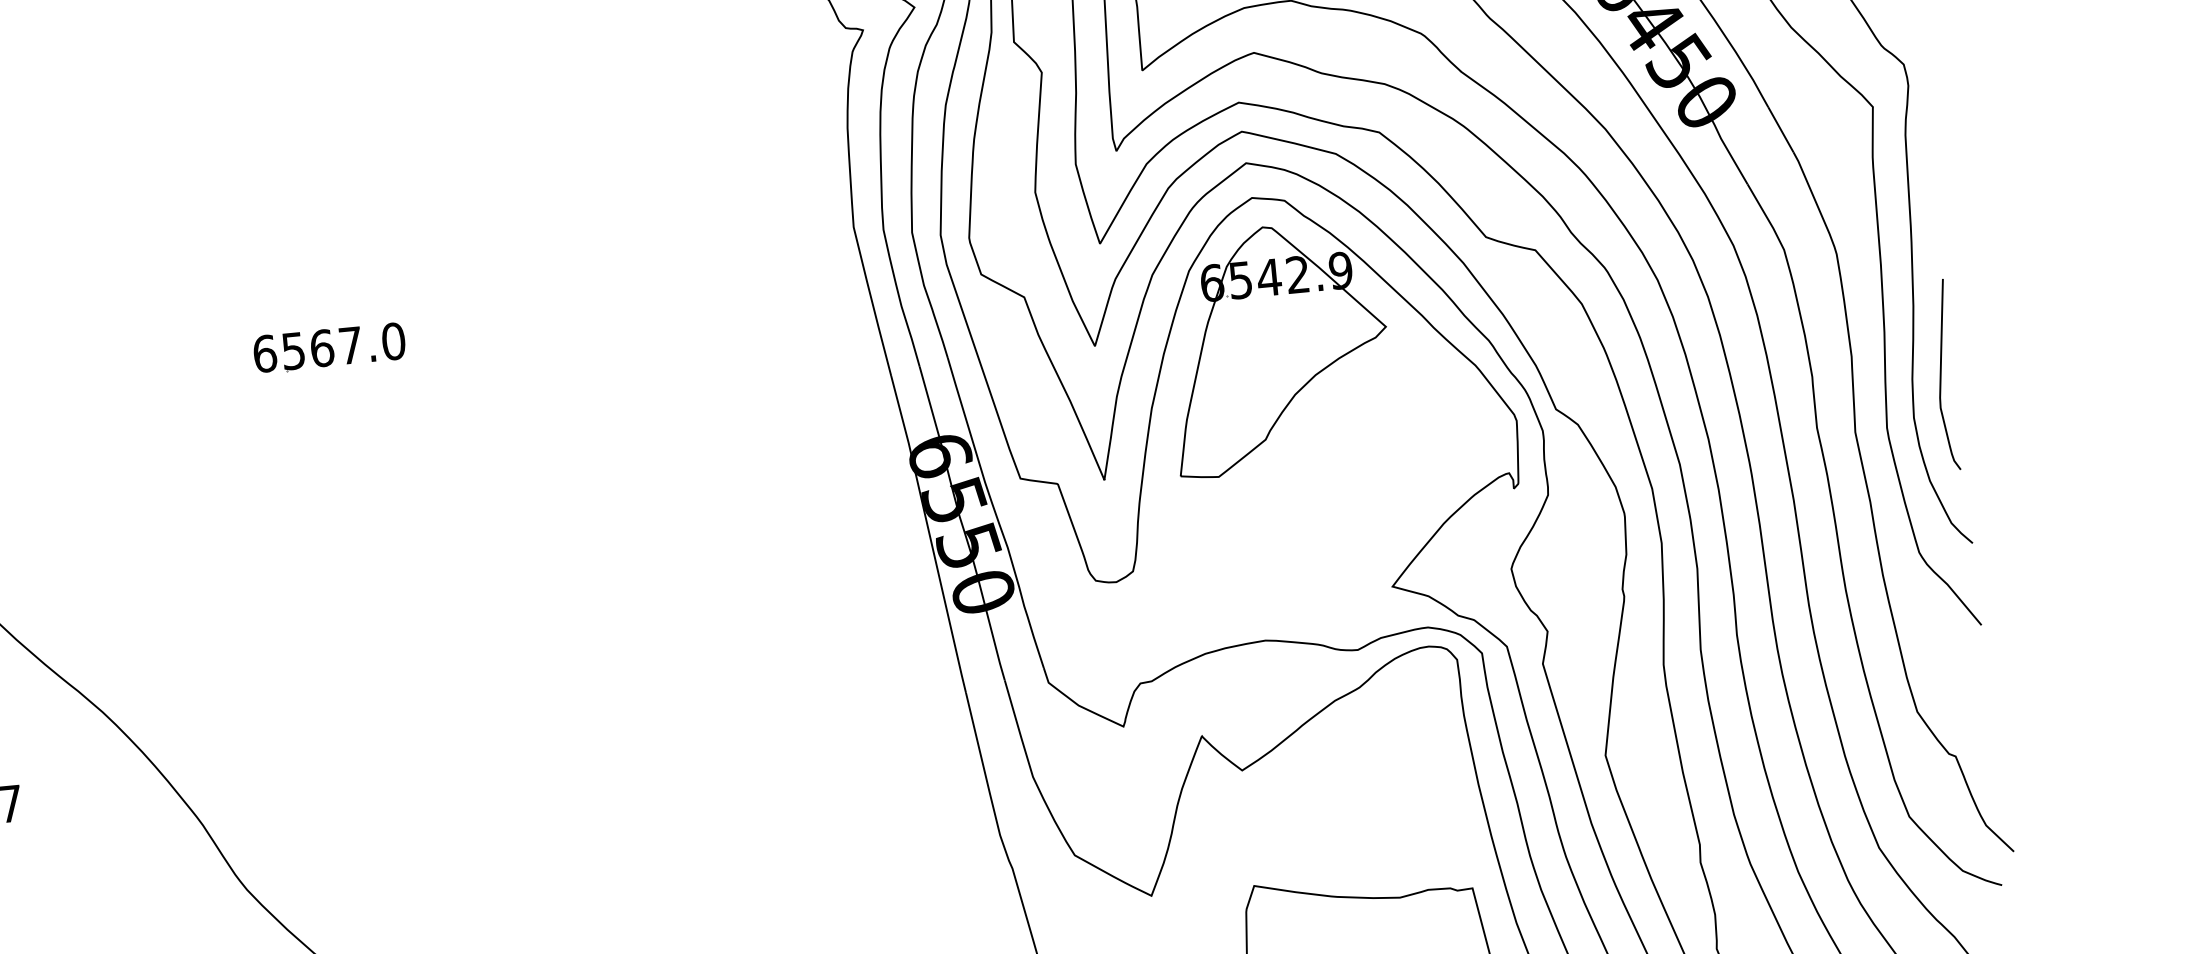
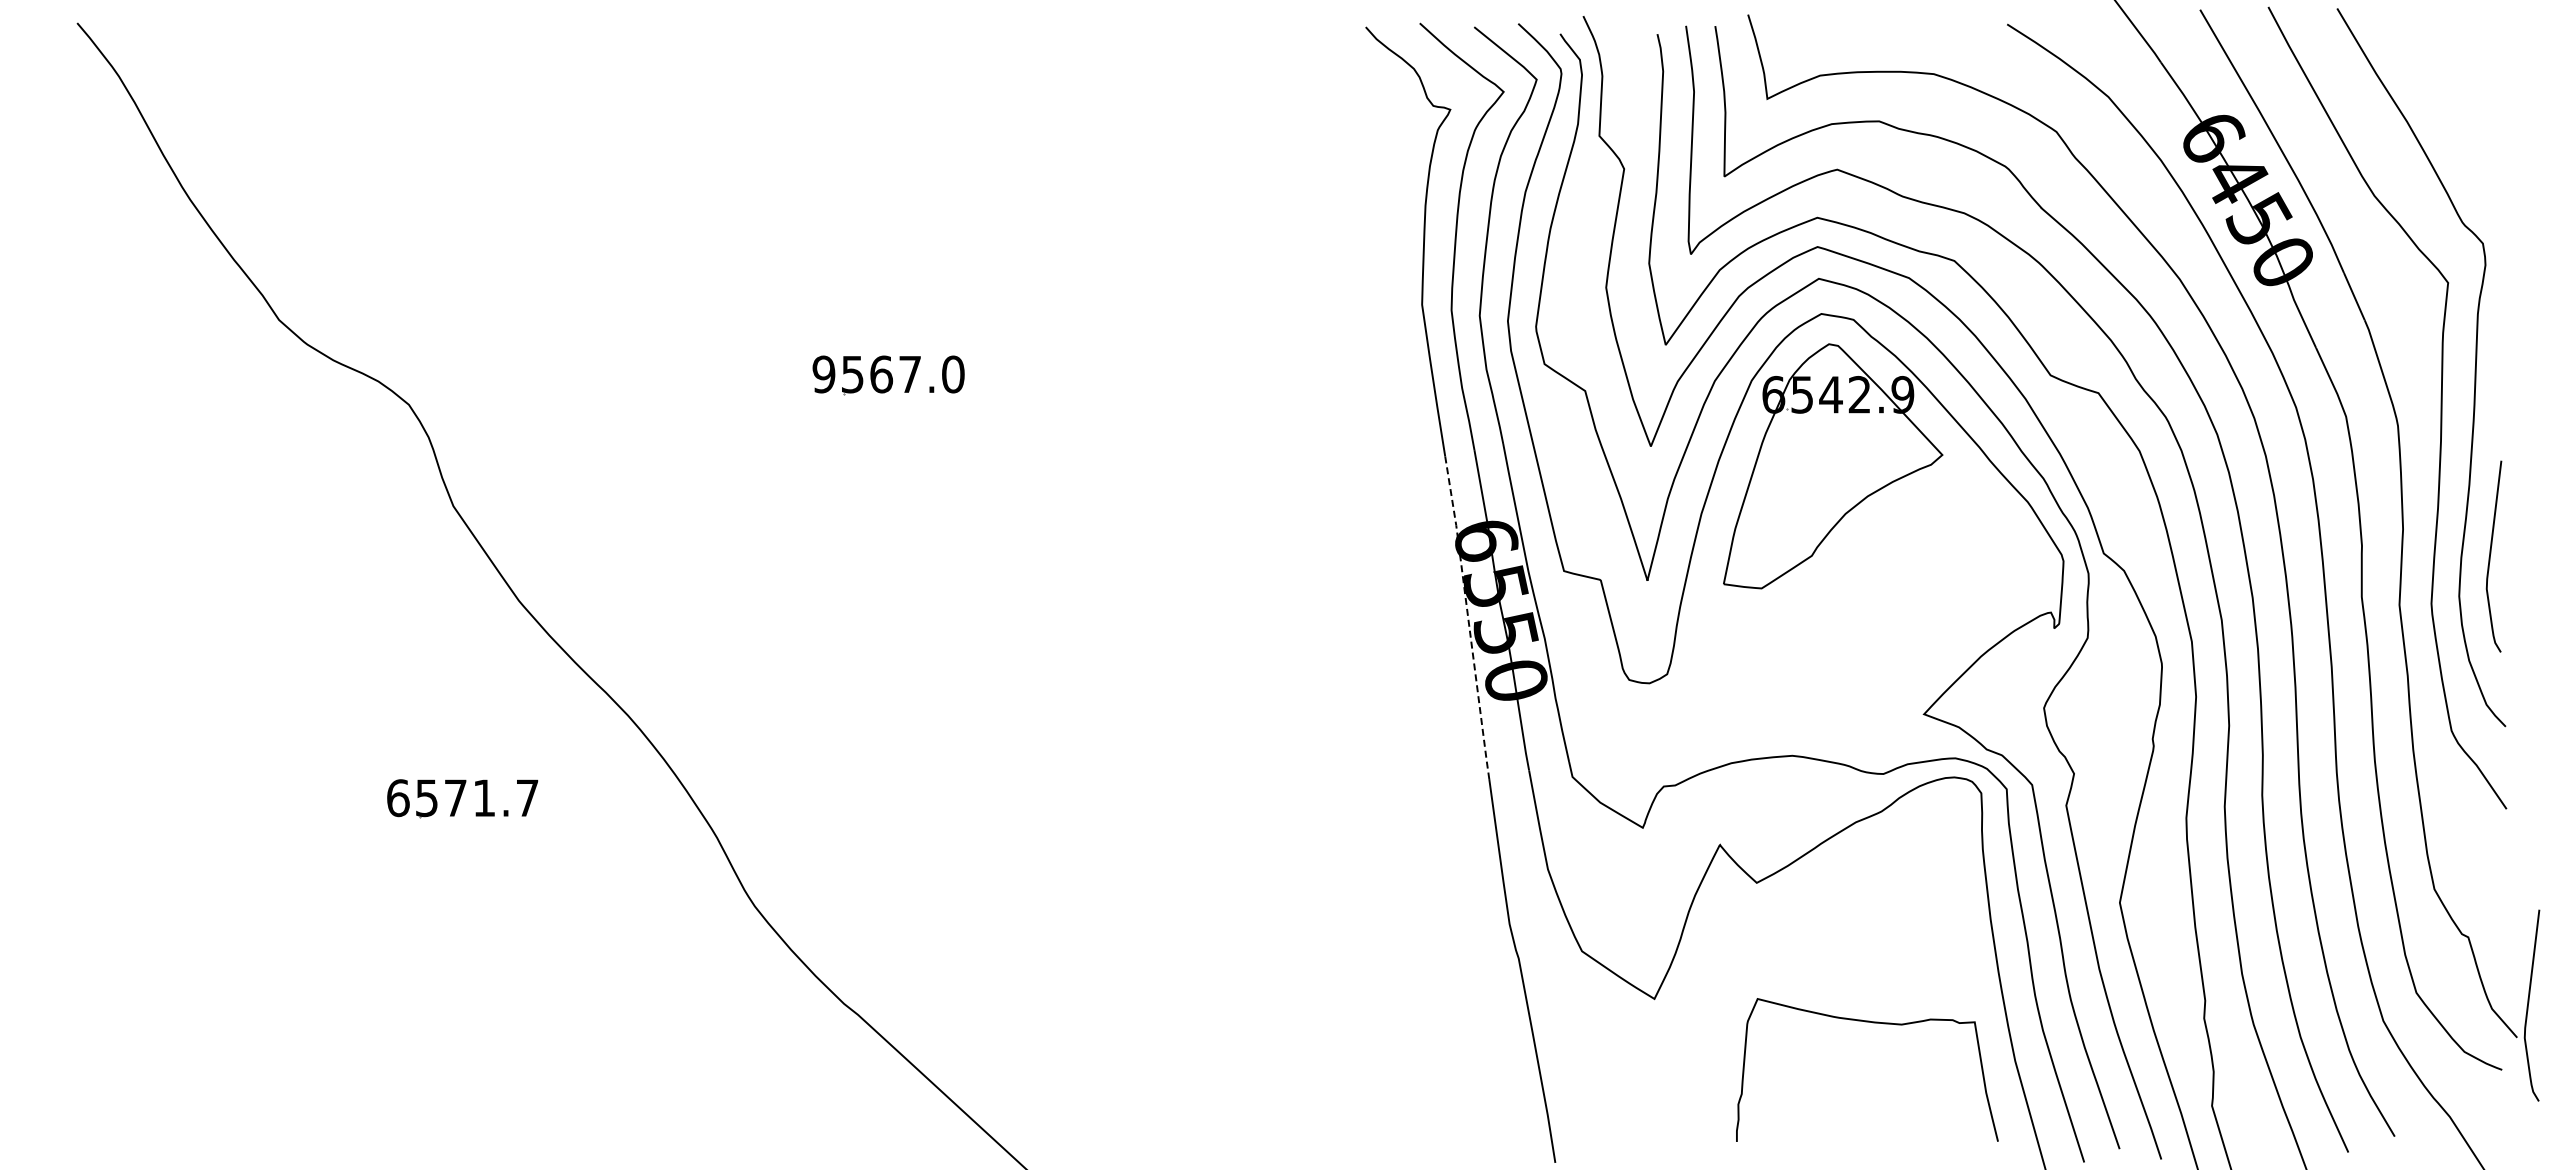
text: (264, 353) -> (823, 374), 6567.0 -> 9567.0
line: (929, 534) -> (1468, 618), solid -> dashed
curve: (2022, 818) -> (2528, 1005), added

